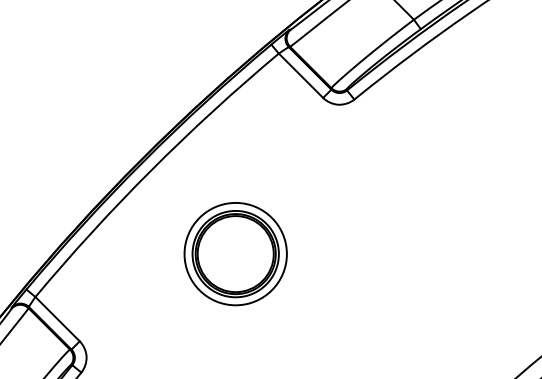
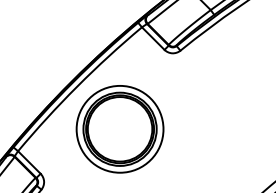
part: (234, 254) -> (119, 129), size x1.67

